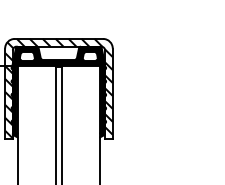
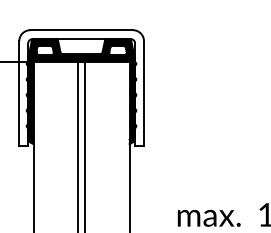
hatch: (58, 88) -> (81, 87), removed

